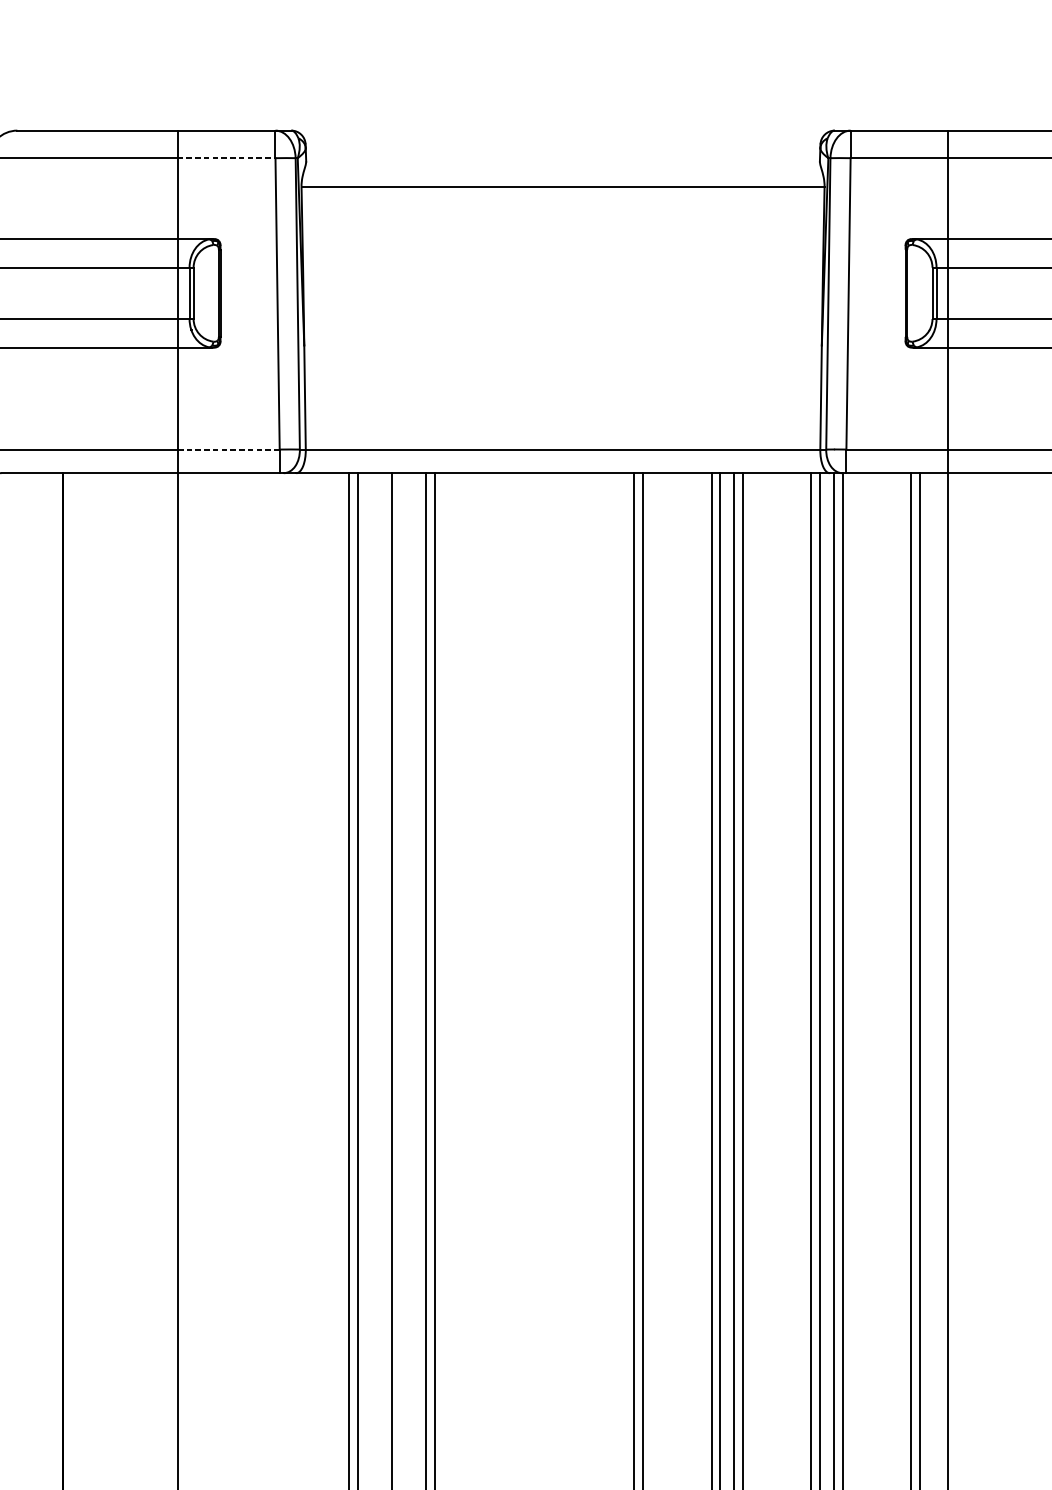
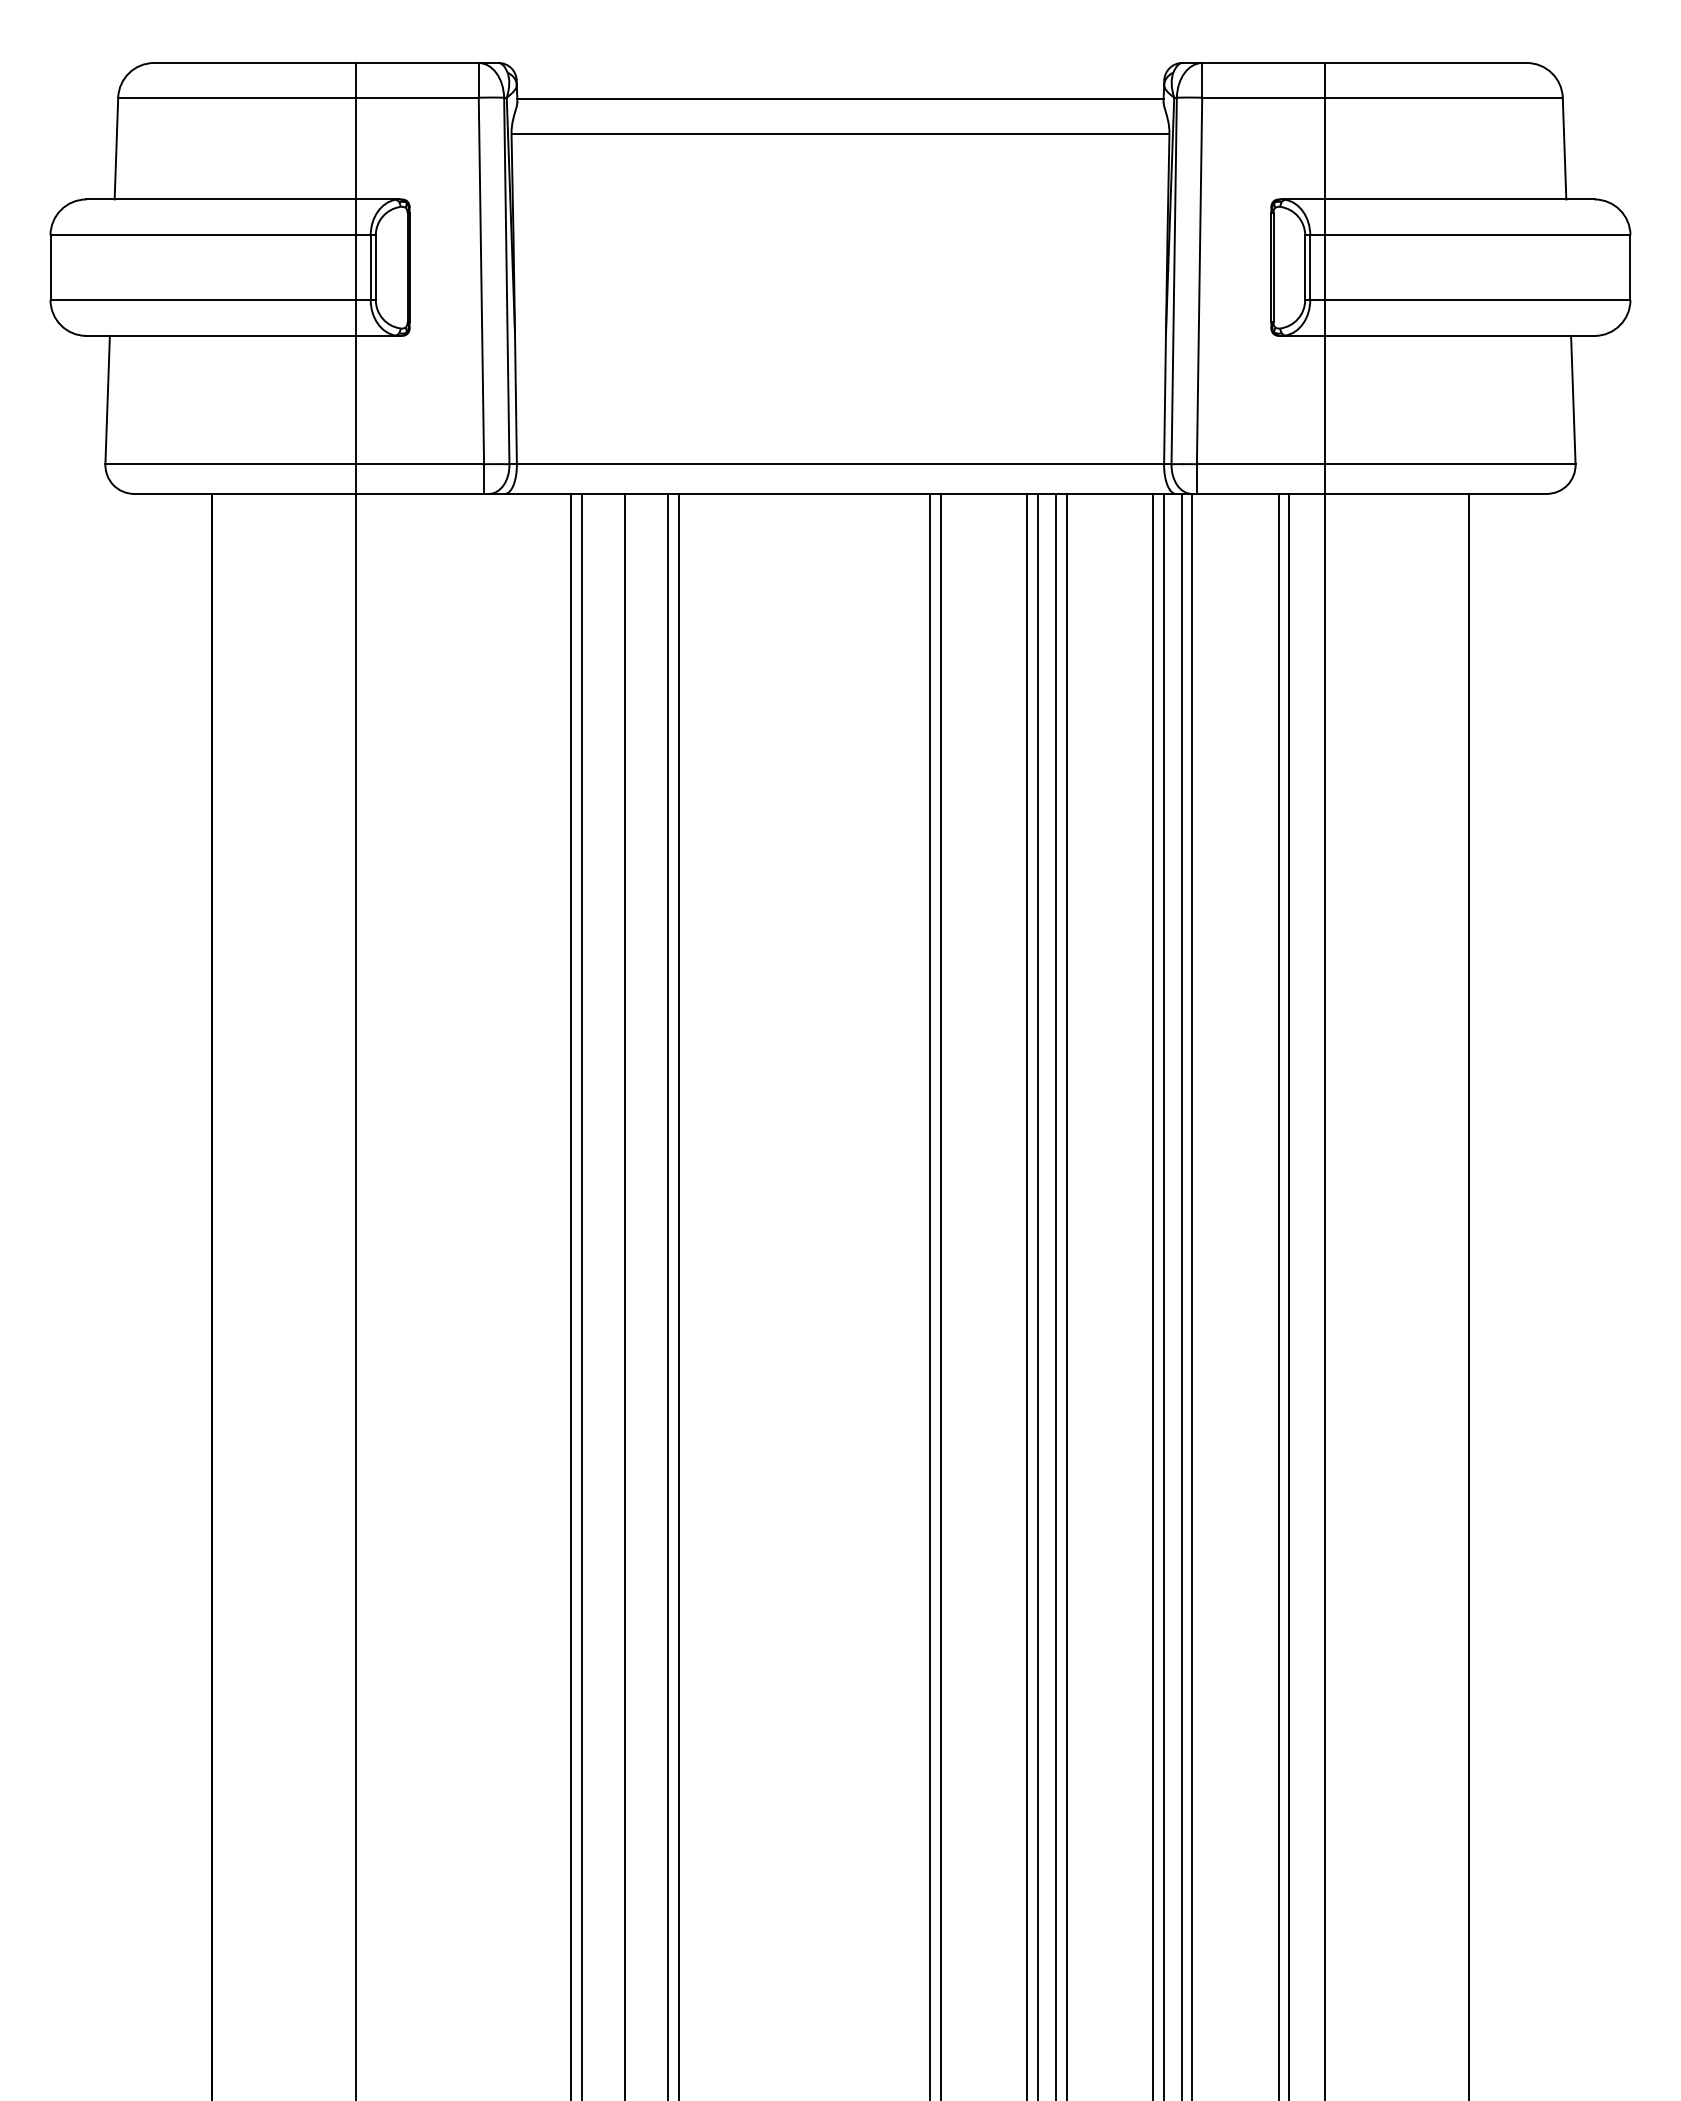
line: (226, 158) -> (417, 97), dashed -> solid
line: (563, 158) -> (840, 98), added
line: (228, 449) -> (419, 464), dashed -> solid

